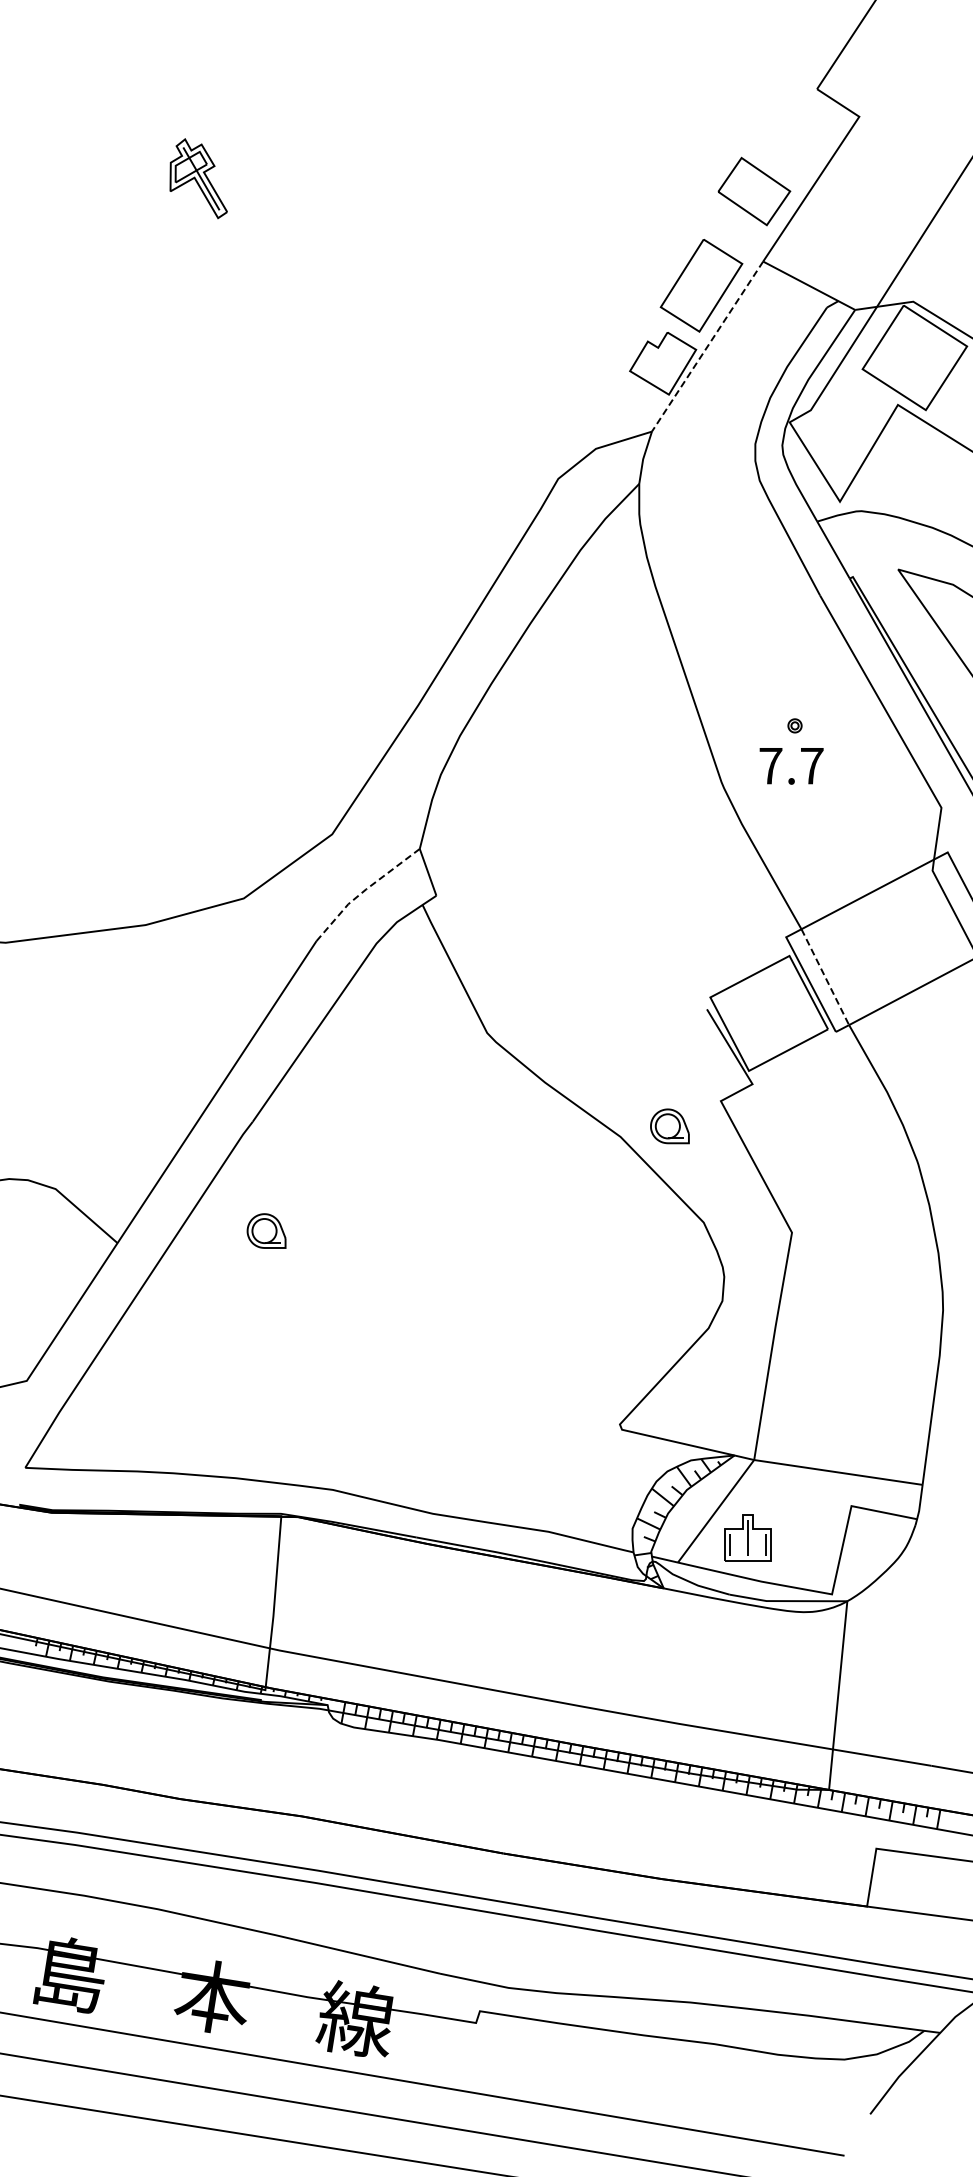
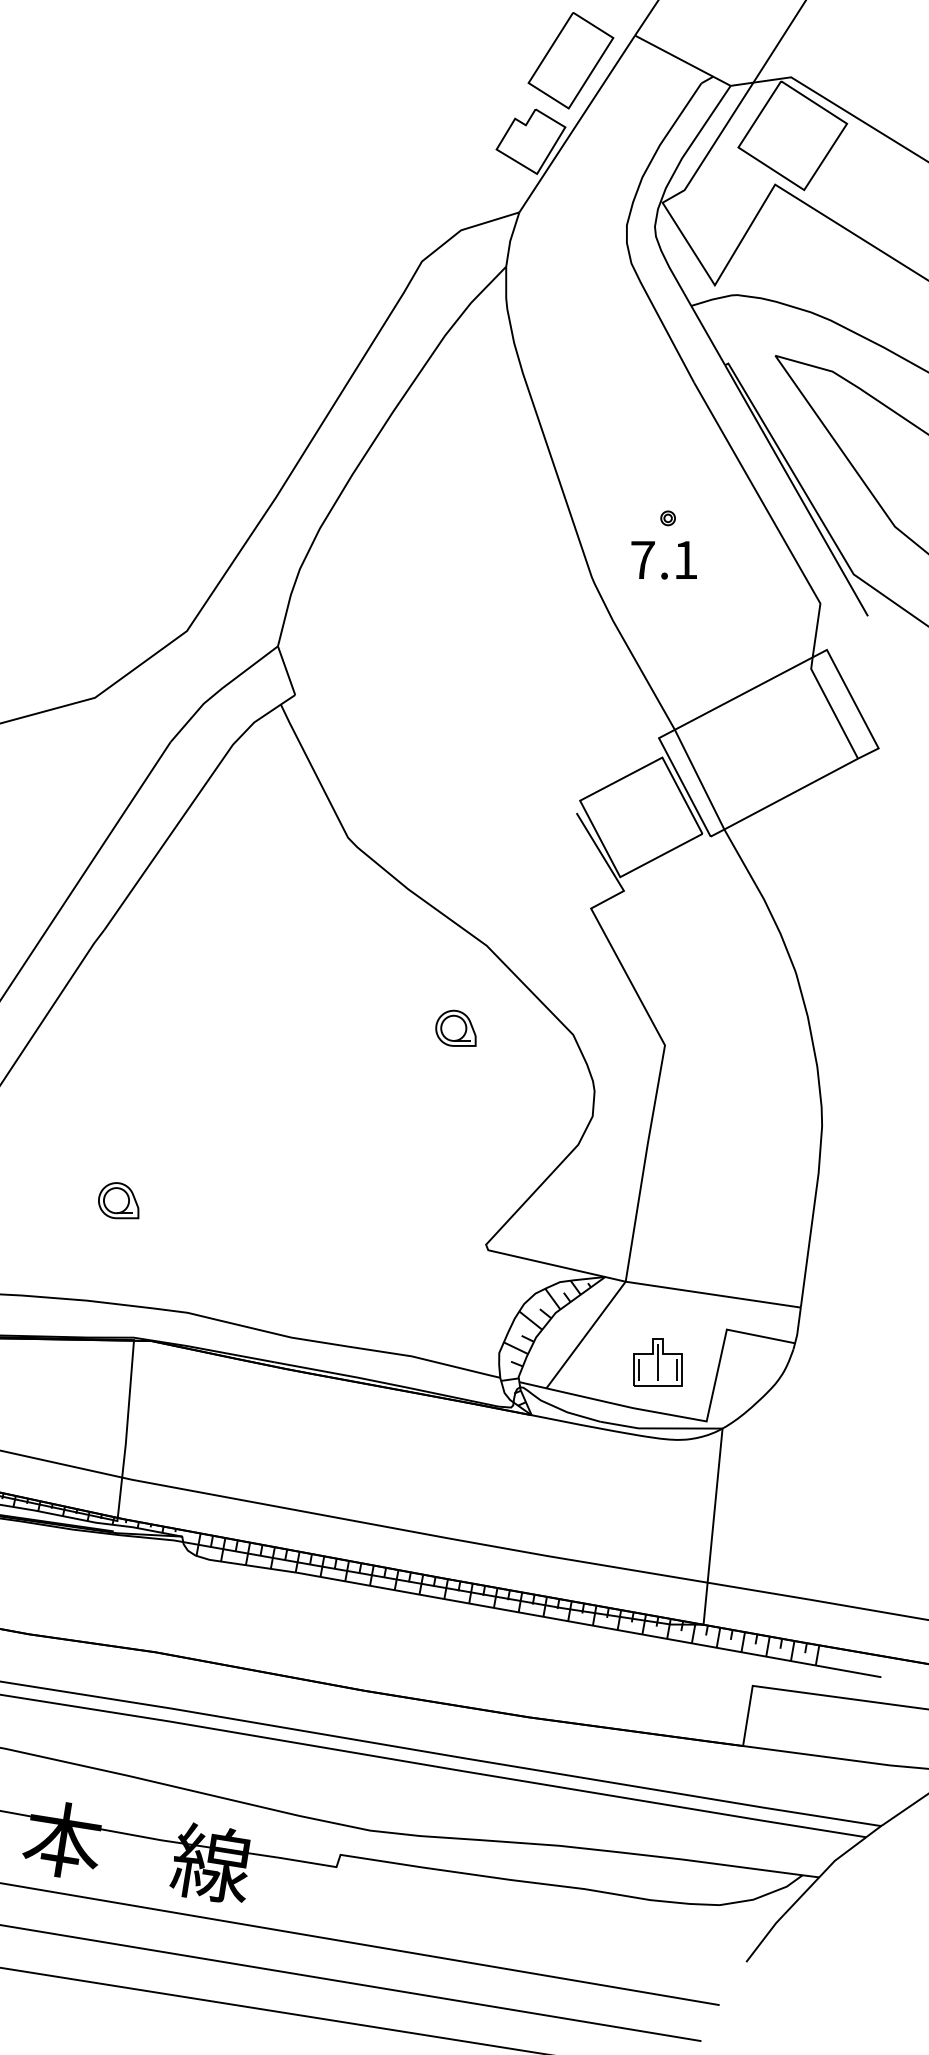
line: (707, 346) -> (577, 123), dashed -> solid
text: (812, 766) -> (686, 560), 7.7 -> 7.1
line: (363, 891) -> (219, 690), dashed -> solid
line: (825, 977) -> (699, 779), dashed -> solid
part: (669, 1126) -> (455, 1028), moved
part: (266, 1230) -> (118, 1200), moved
part: (747, 1537) -> (657, 1362), moved

